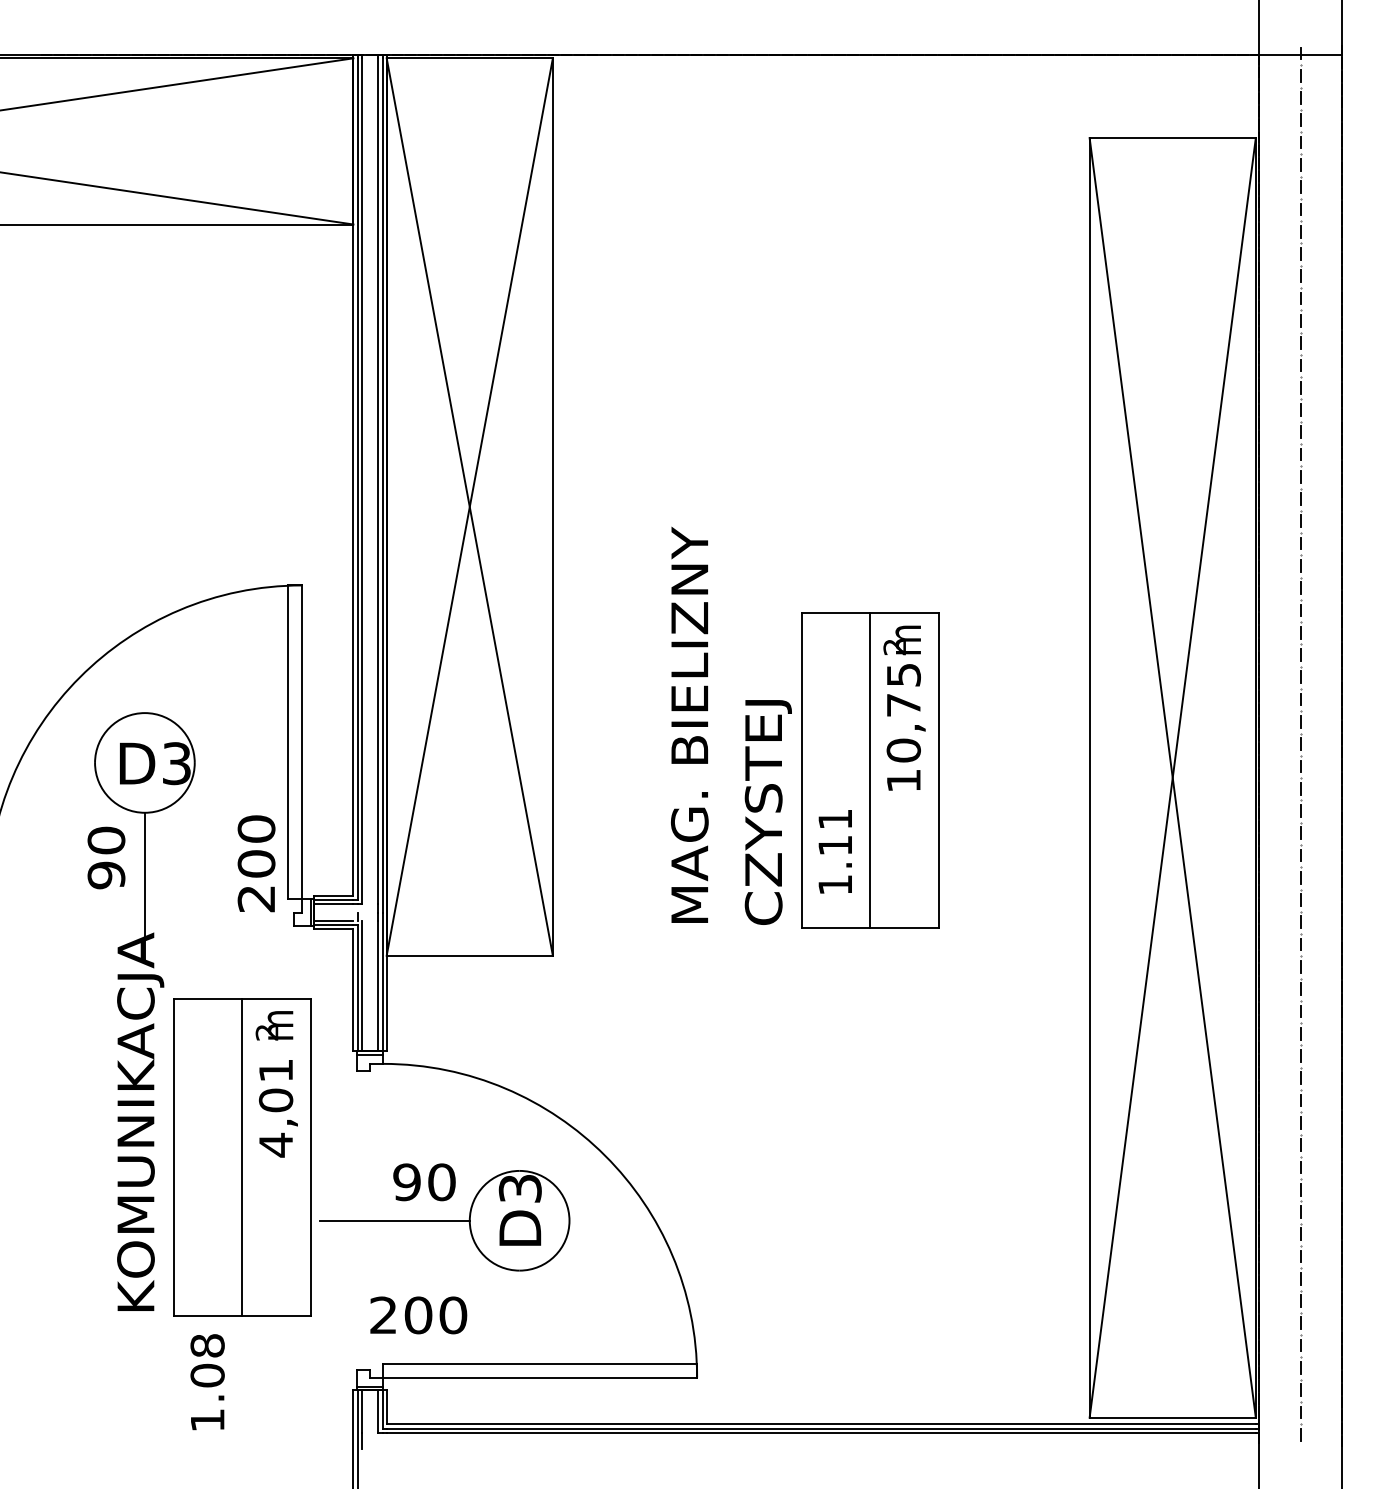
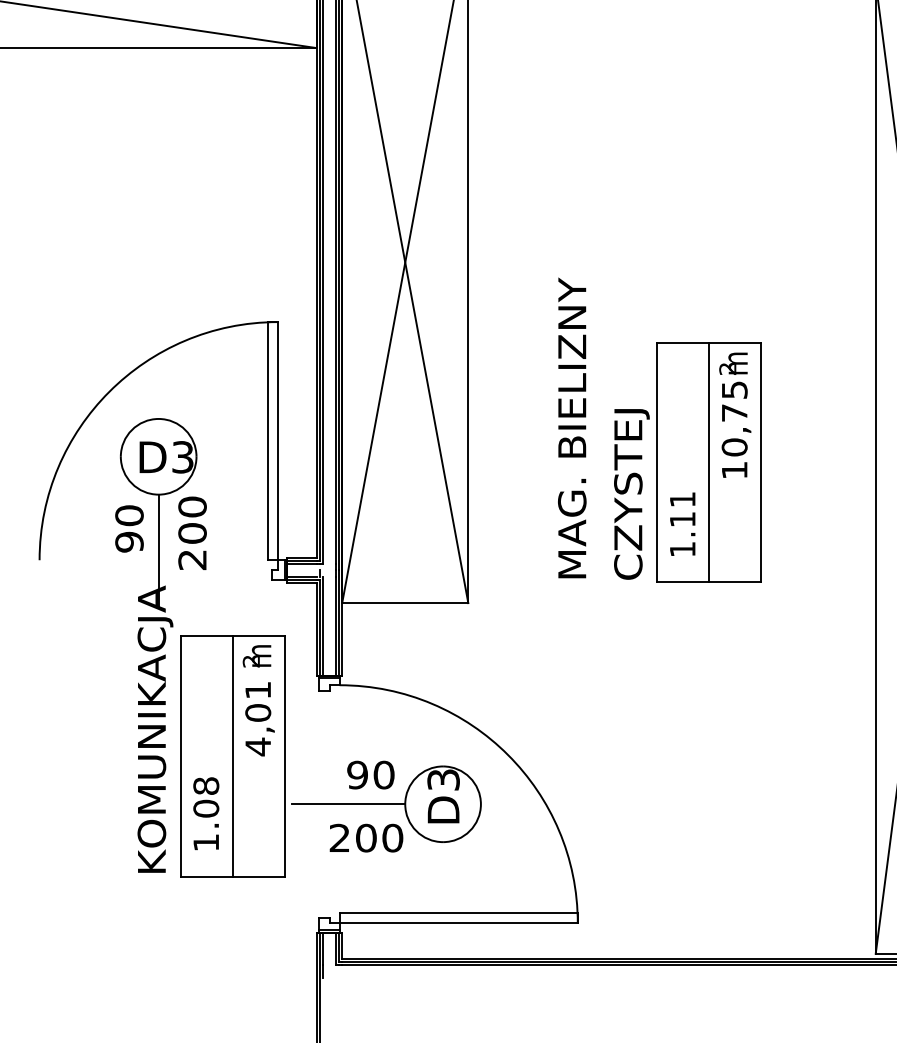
text: (256, 863) -> (192, 533), moved
text: (418, 1315) -> (366, 838), moved
text: (207, 1382) -> (206, 813), moved

